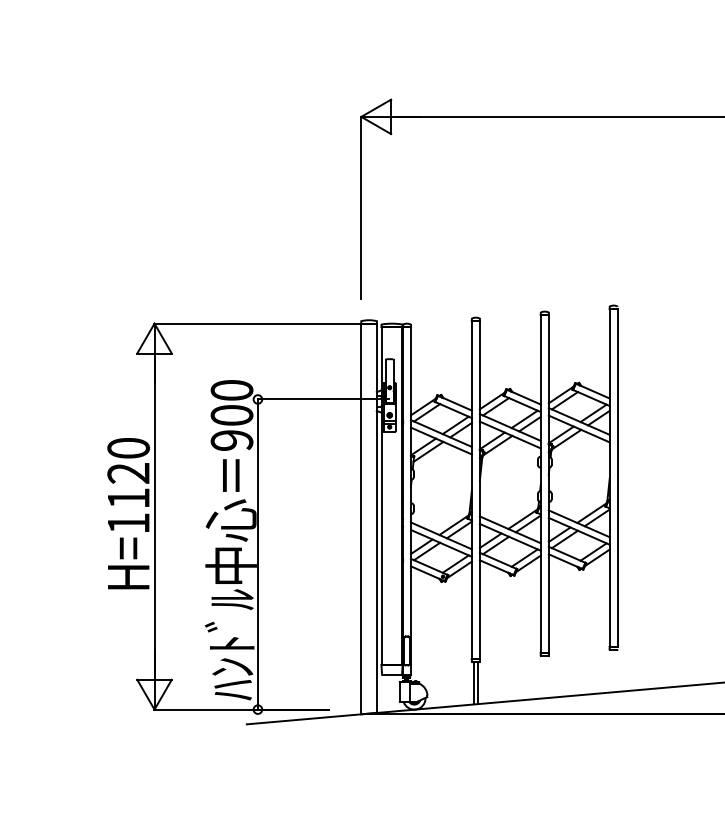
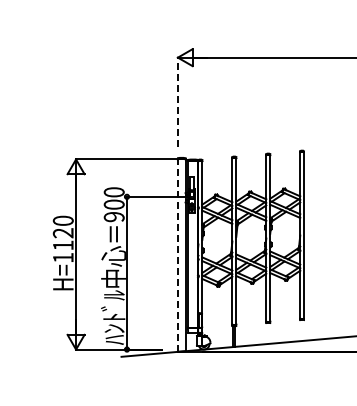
line: (360, 207) -> (177, 102), solid -> dashed
line: (360, 518) -> (177, 255), solid -> dashed

